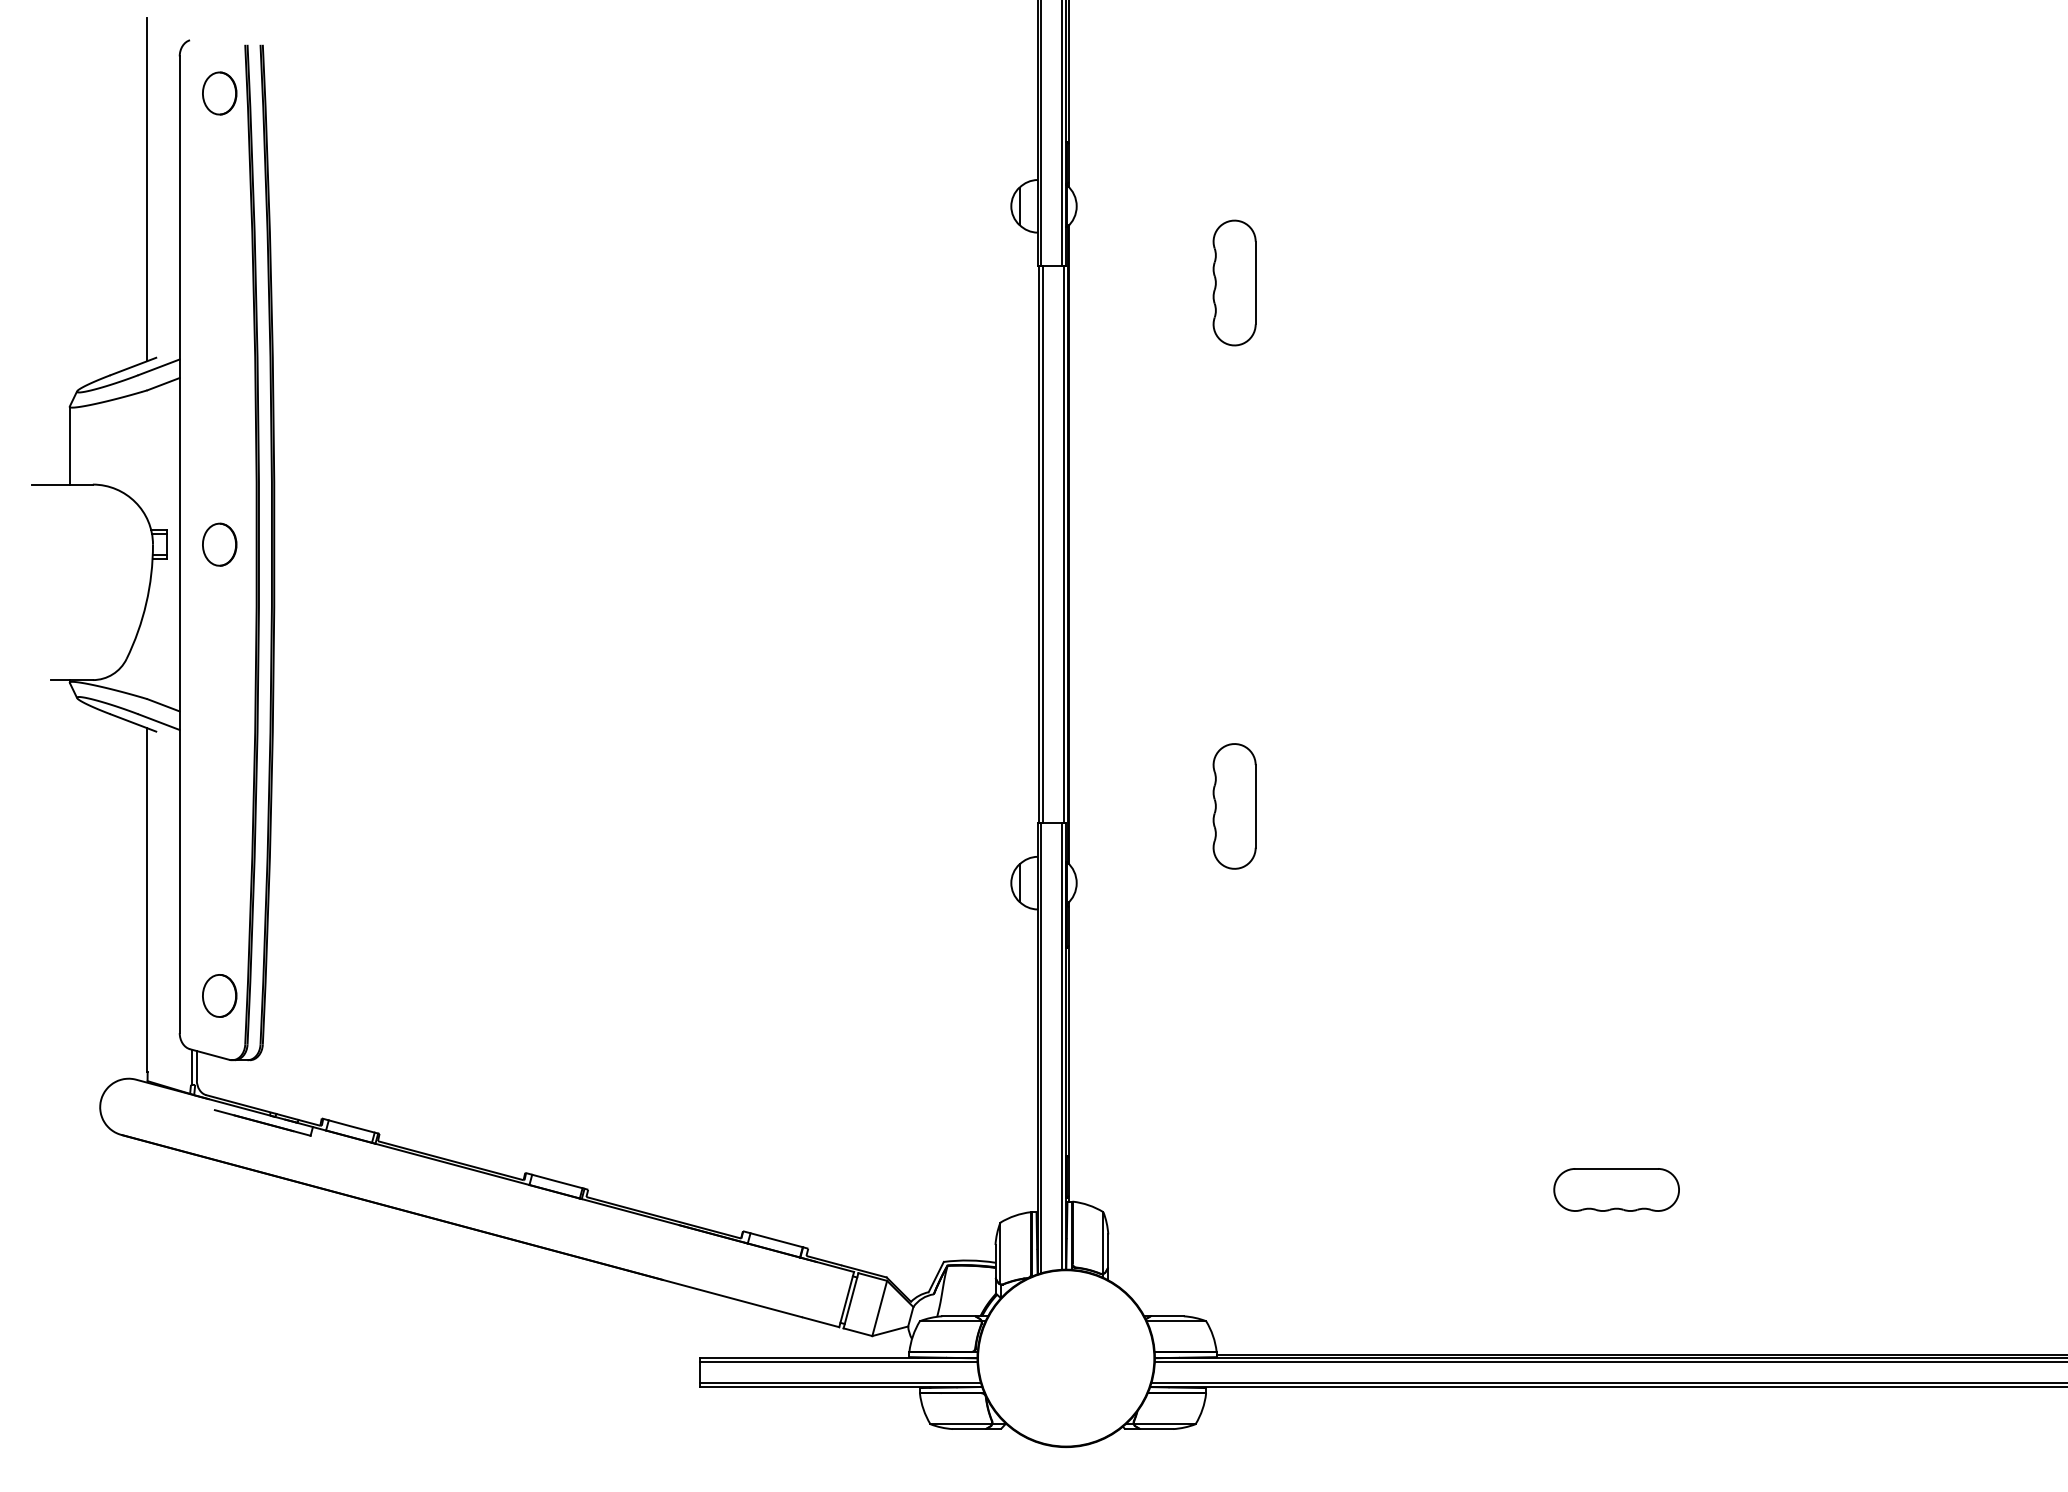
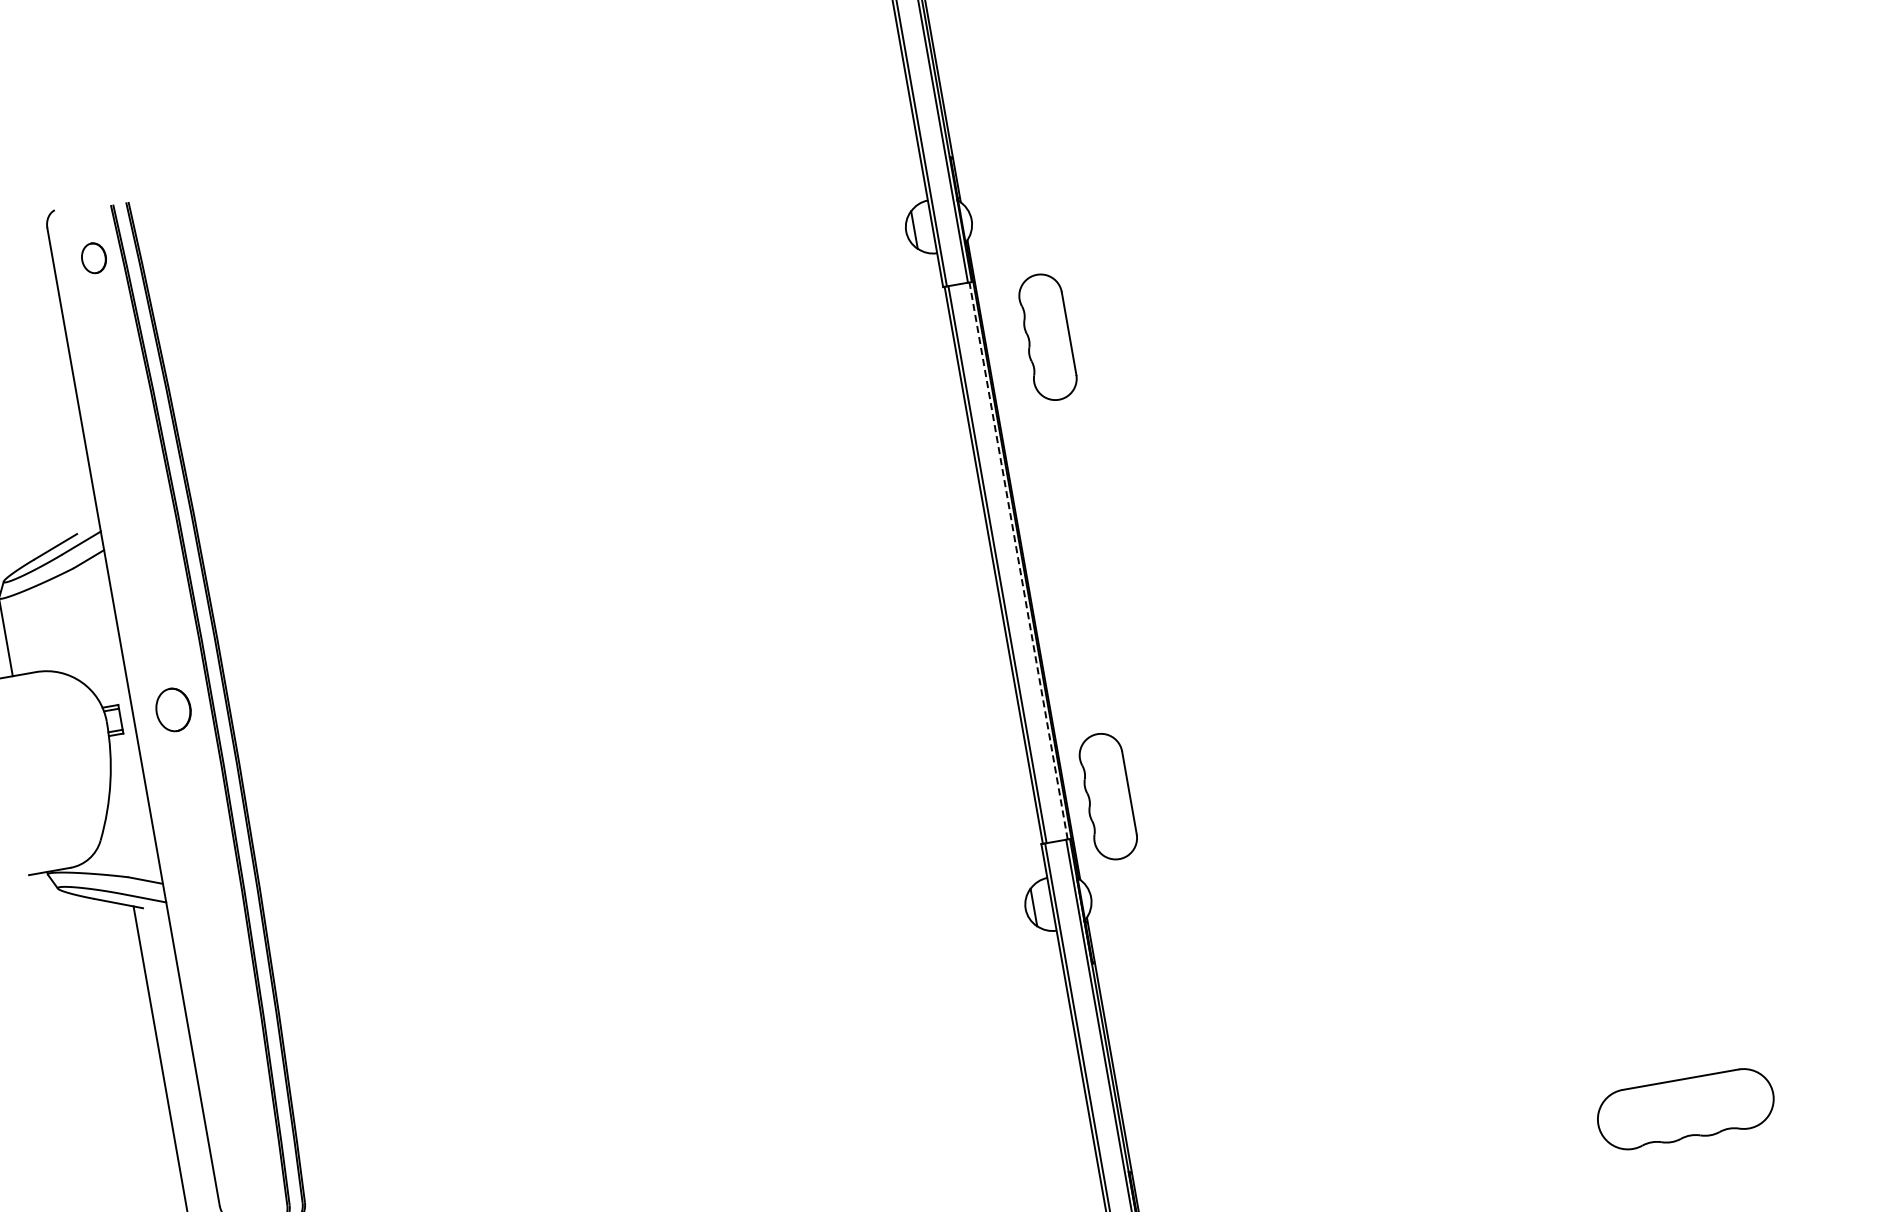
part: (219, 93) -> (93, 258), size x0.7
line: (147, 189) -> (38, 367), removed
part: (1234, 282) -> (1047, 336), moved
line: (1063, 544) -> (1018, 560), solid -> dashed
part: (1234, 806) -> (1108, 796), moved
part: (219, 995) -> (252, 1161), removed
part: (1616, 1189) -> (1685, 1108), size x1.4

